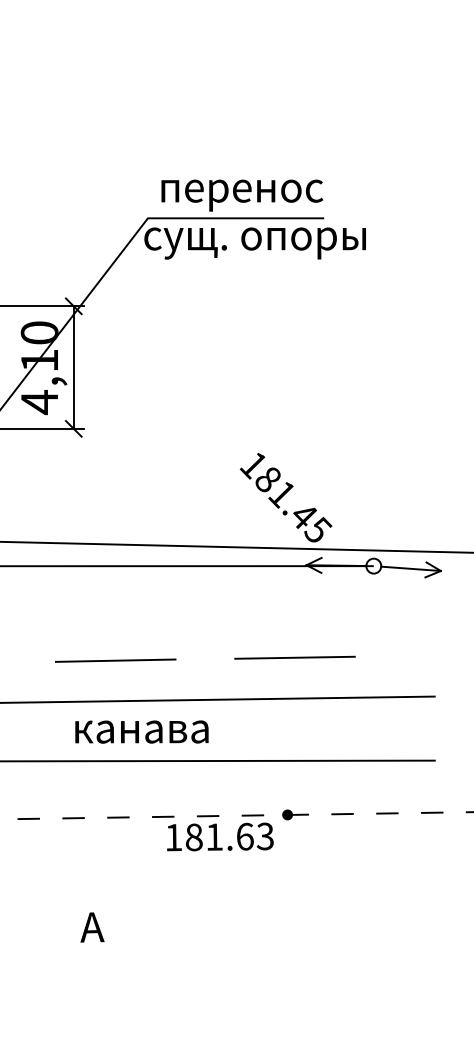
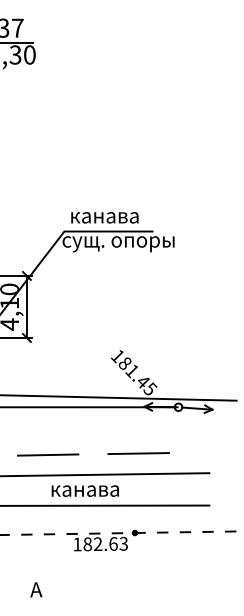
text: (243, 196) -> (112, 220), перенос -> канава
text: (140, 730) -> (84, 490), moved
text: (213, 835) -> (97, 543), 181.63 -> 182.63

